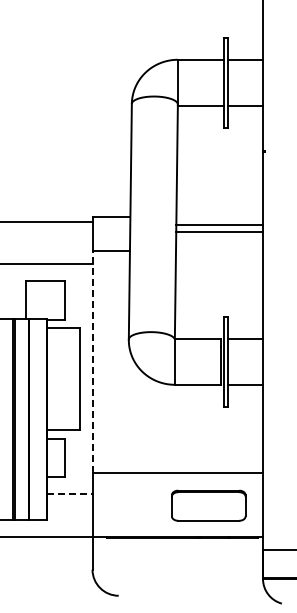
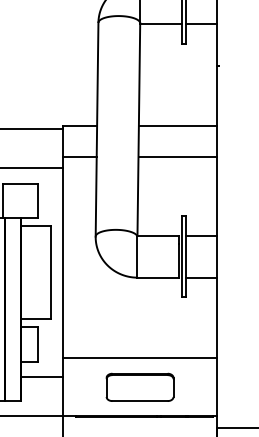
line: (219, 225) -> (177, 156), moved
line: (219, 232) -> (177, 125), moved
line: (92, 362) -> (62, 257), dashed -> solid
line: (69, 494) -> (41, 377), dashed -> solid
part: (208, 505) -> (139, 387), moved

